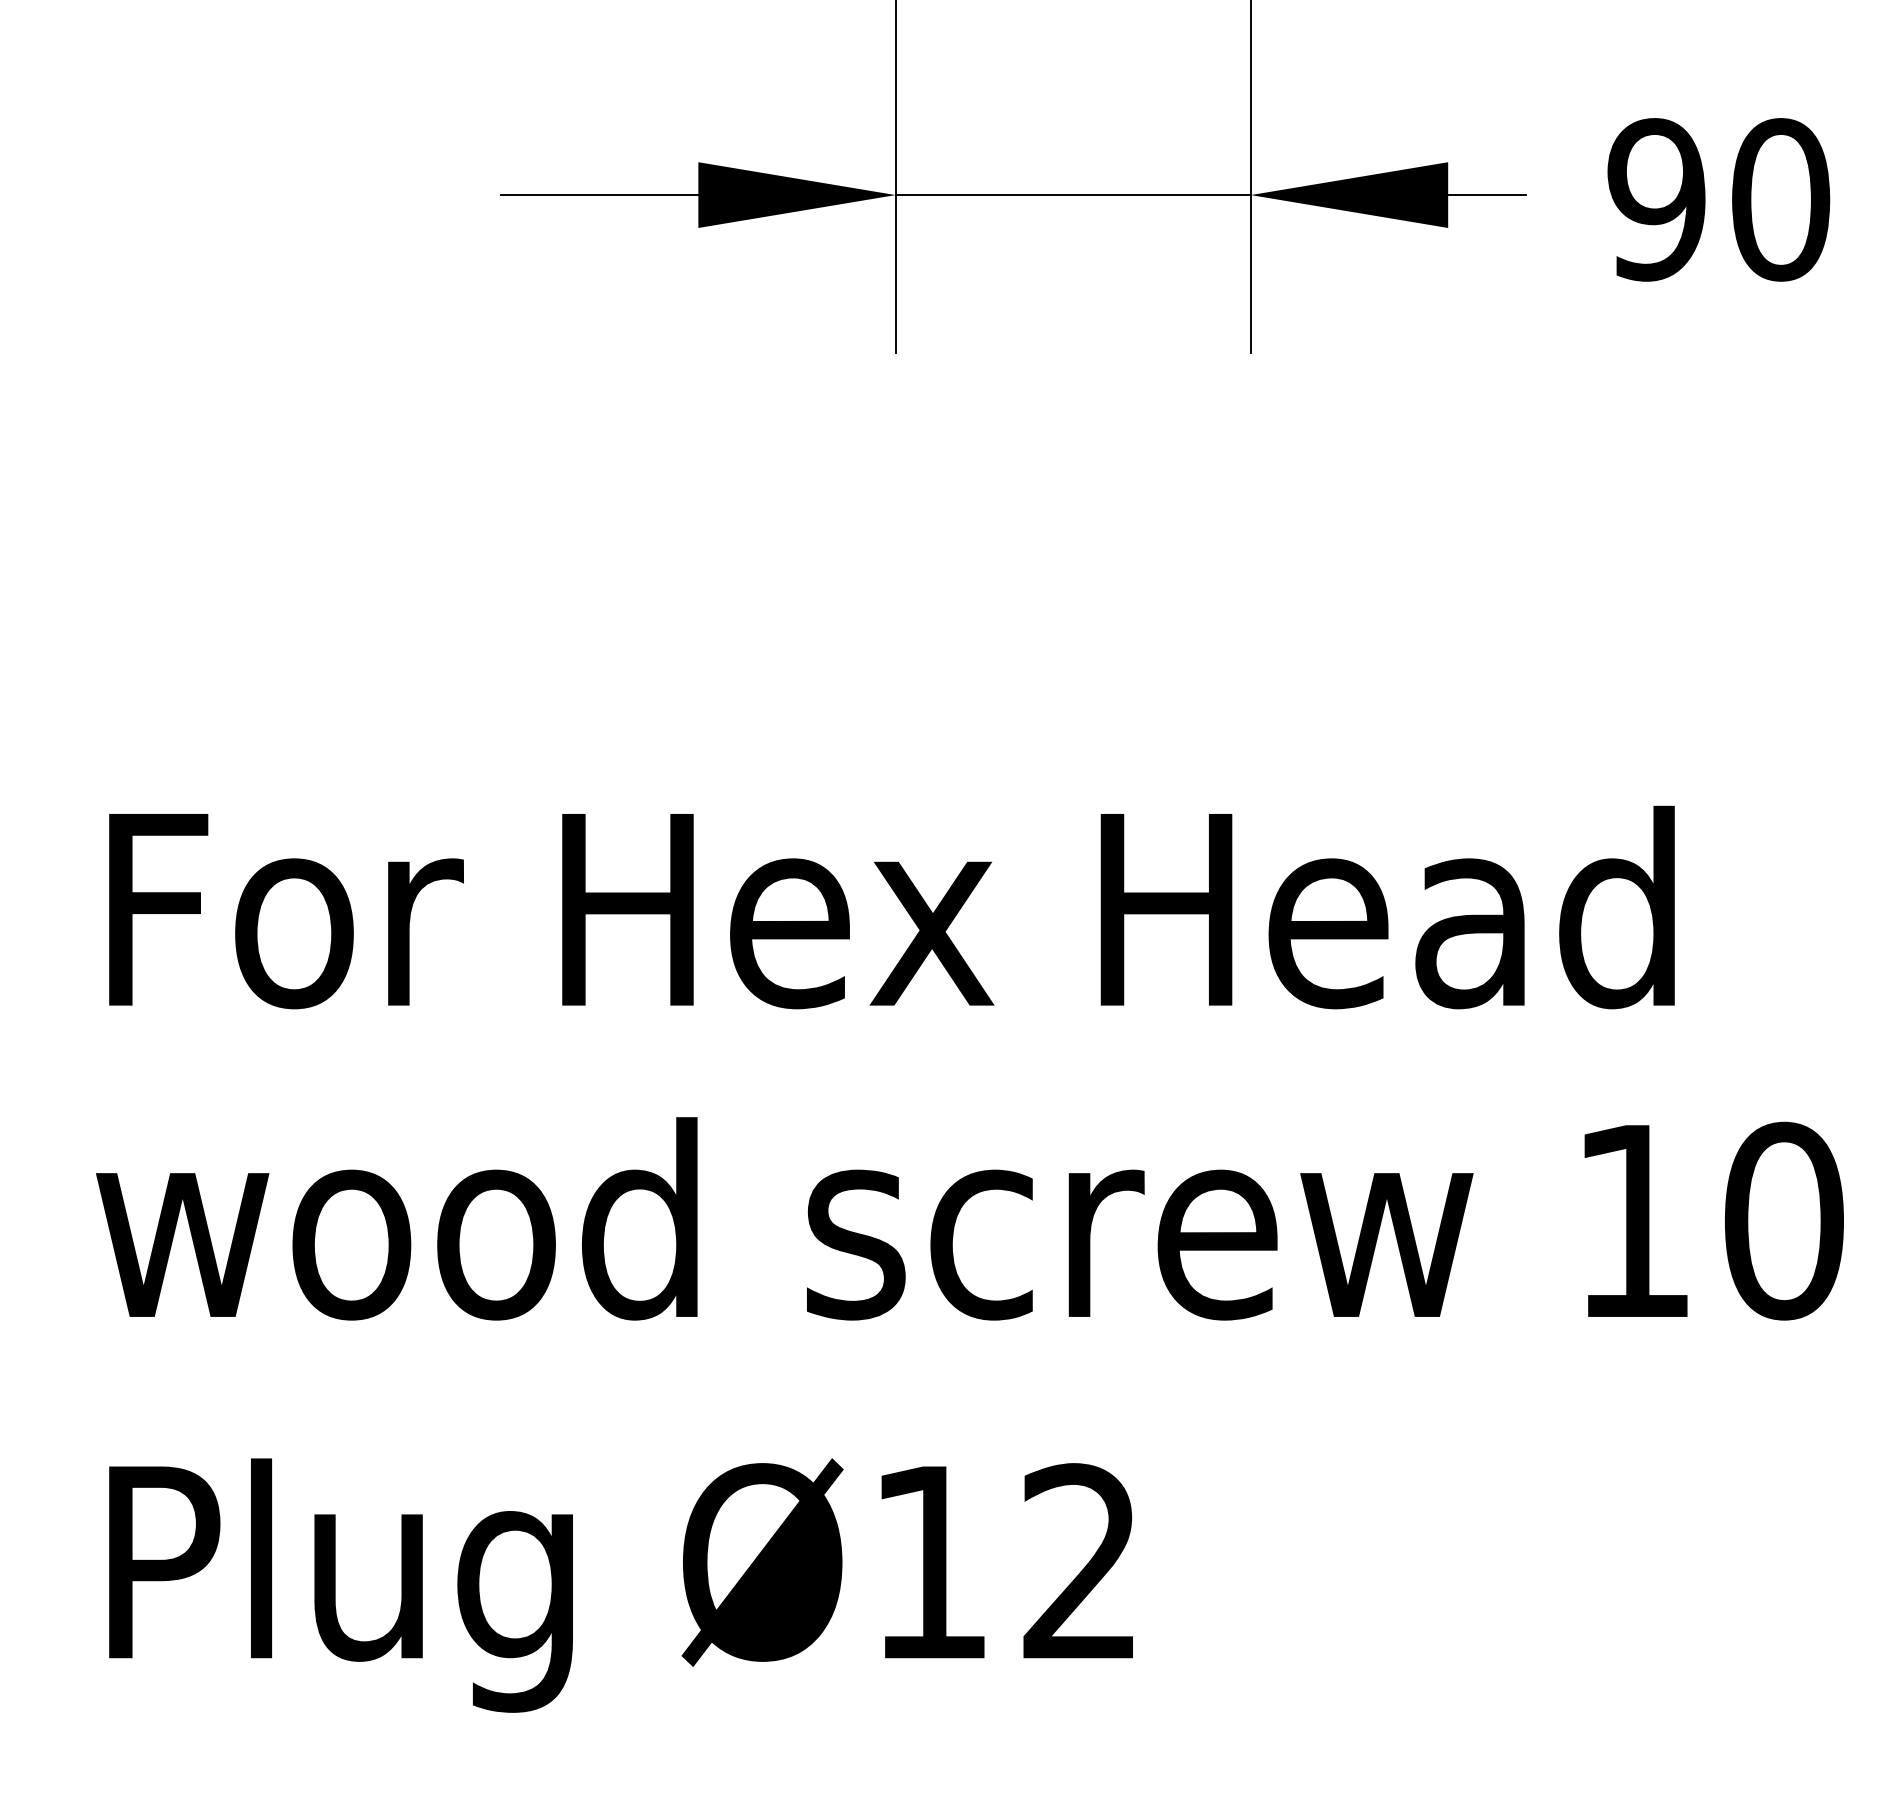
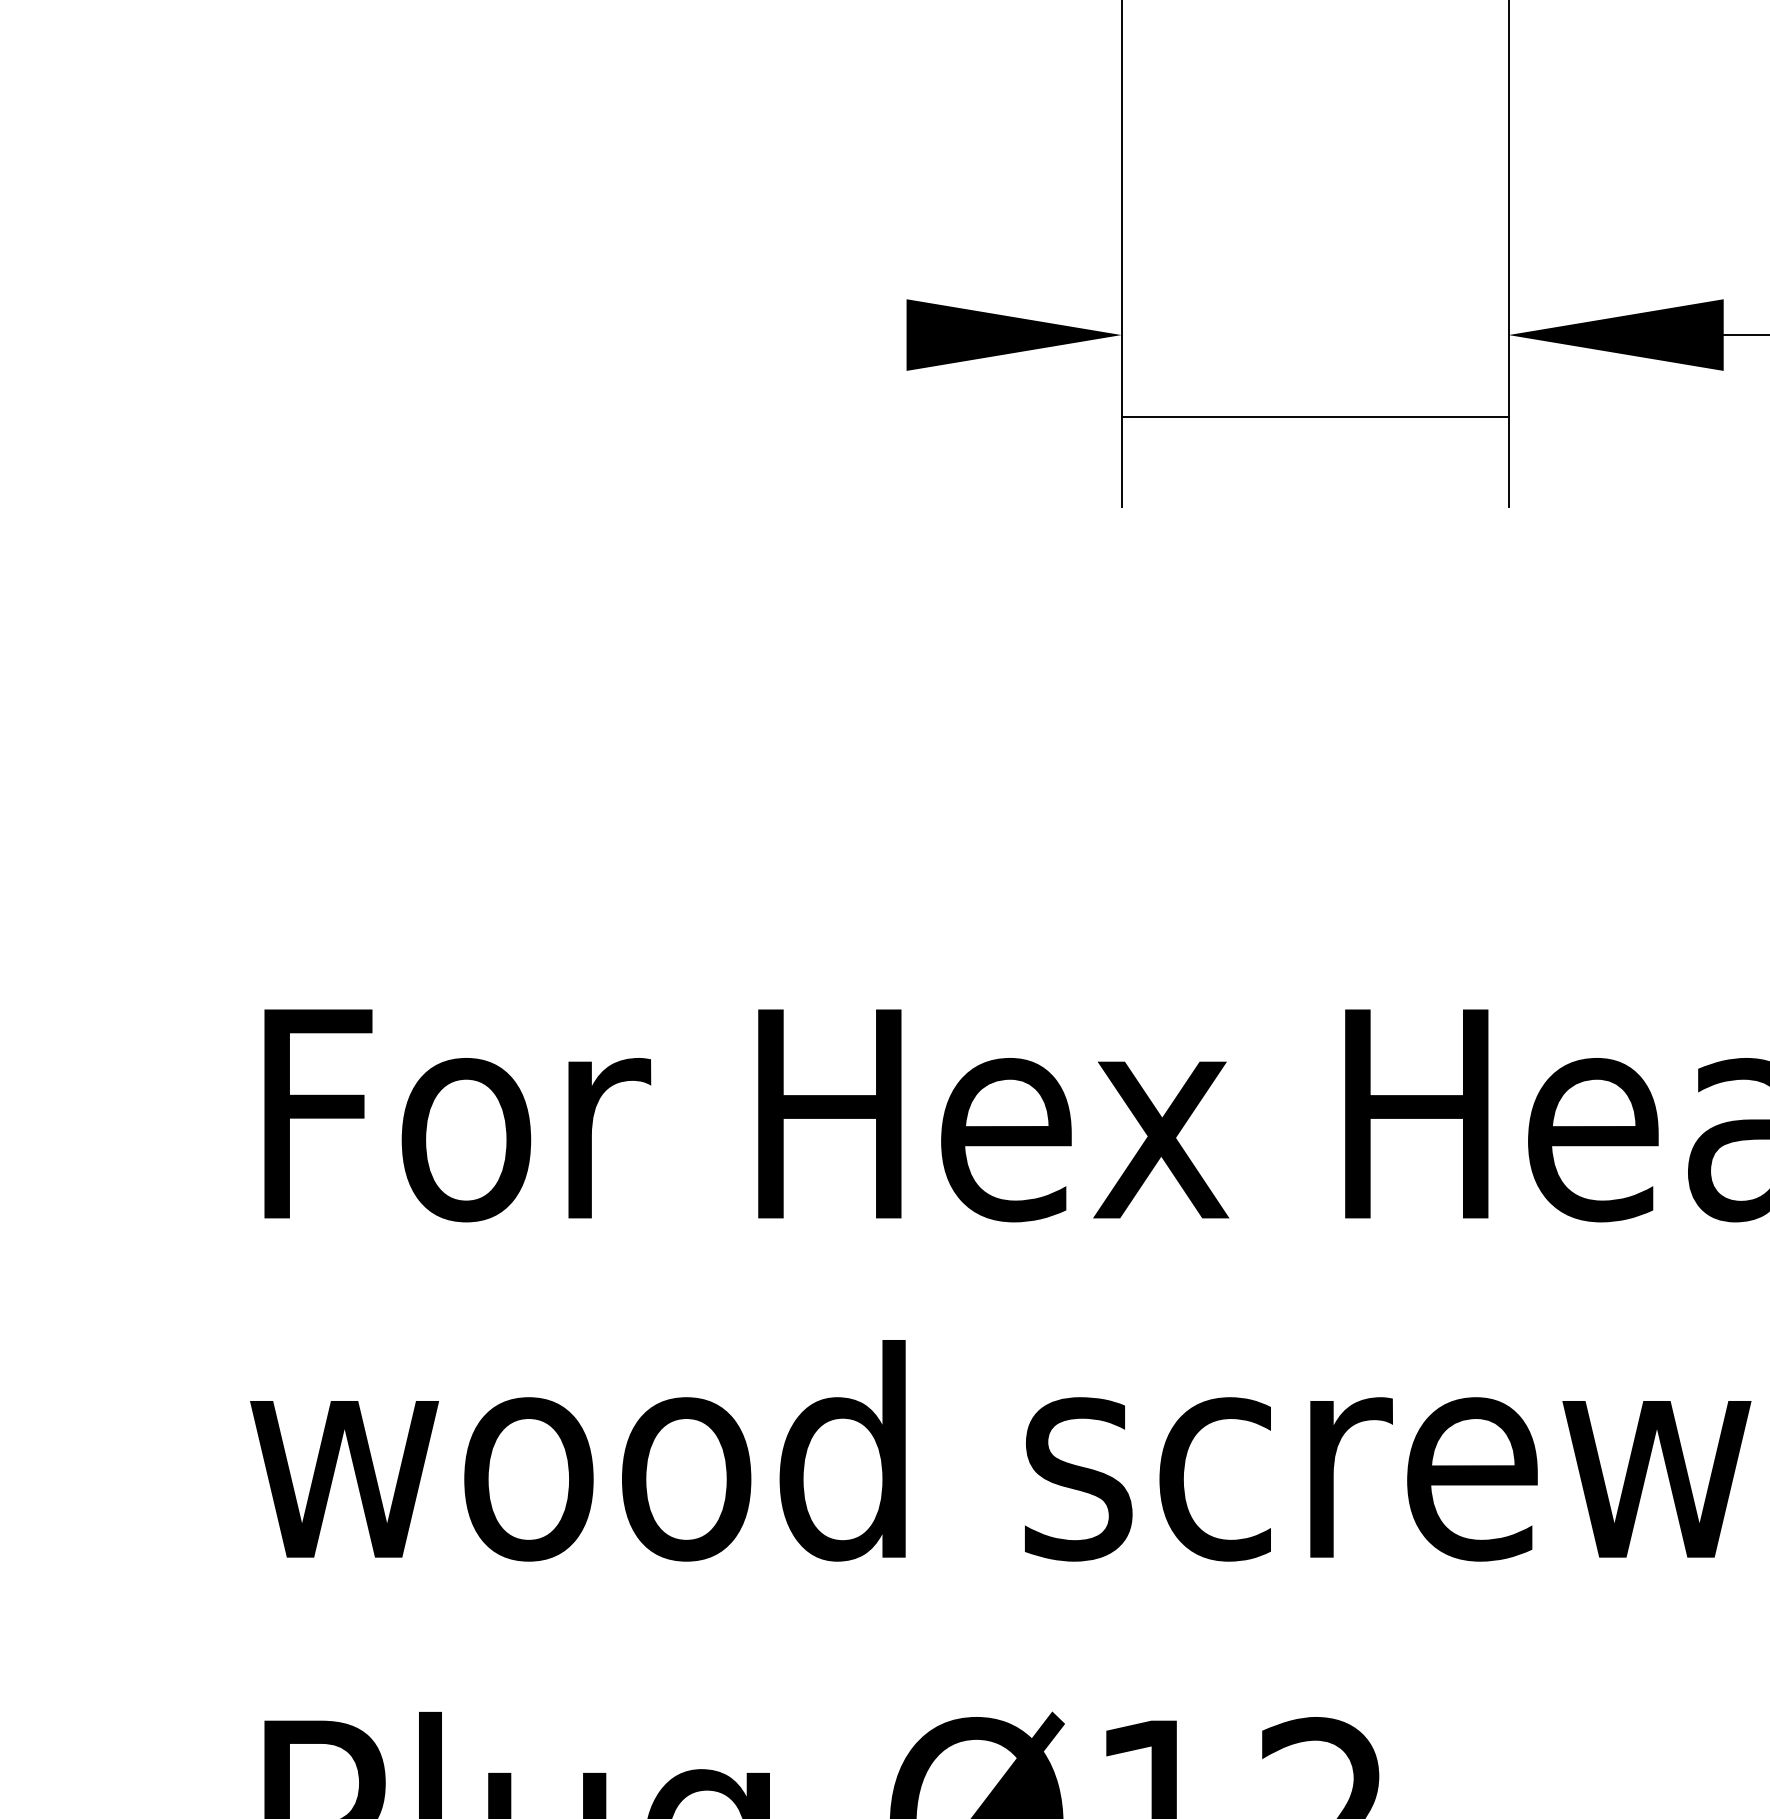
line: (599, 195) -> (798, 335), removed
line: (1072, 195) -> (1314, 417), moved

